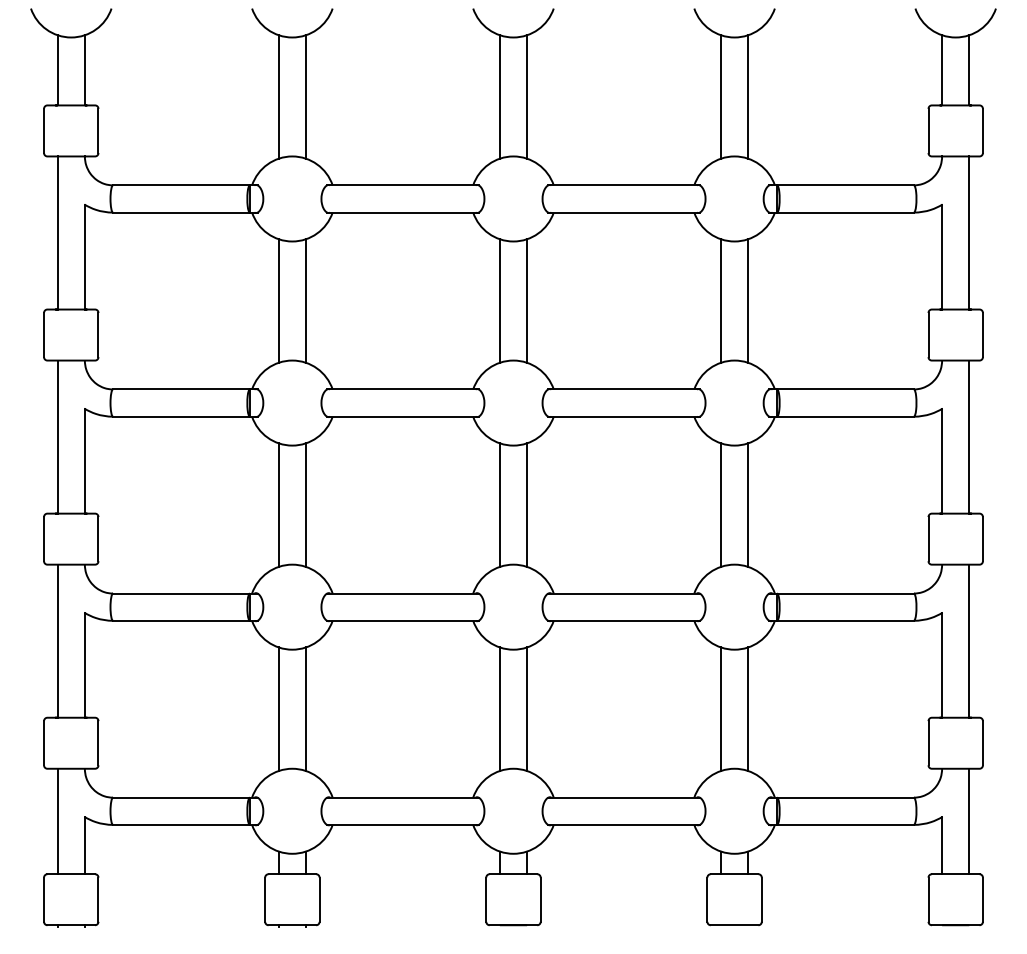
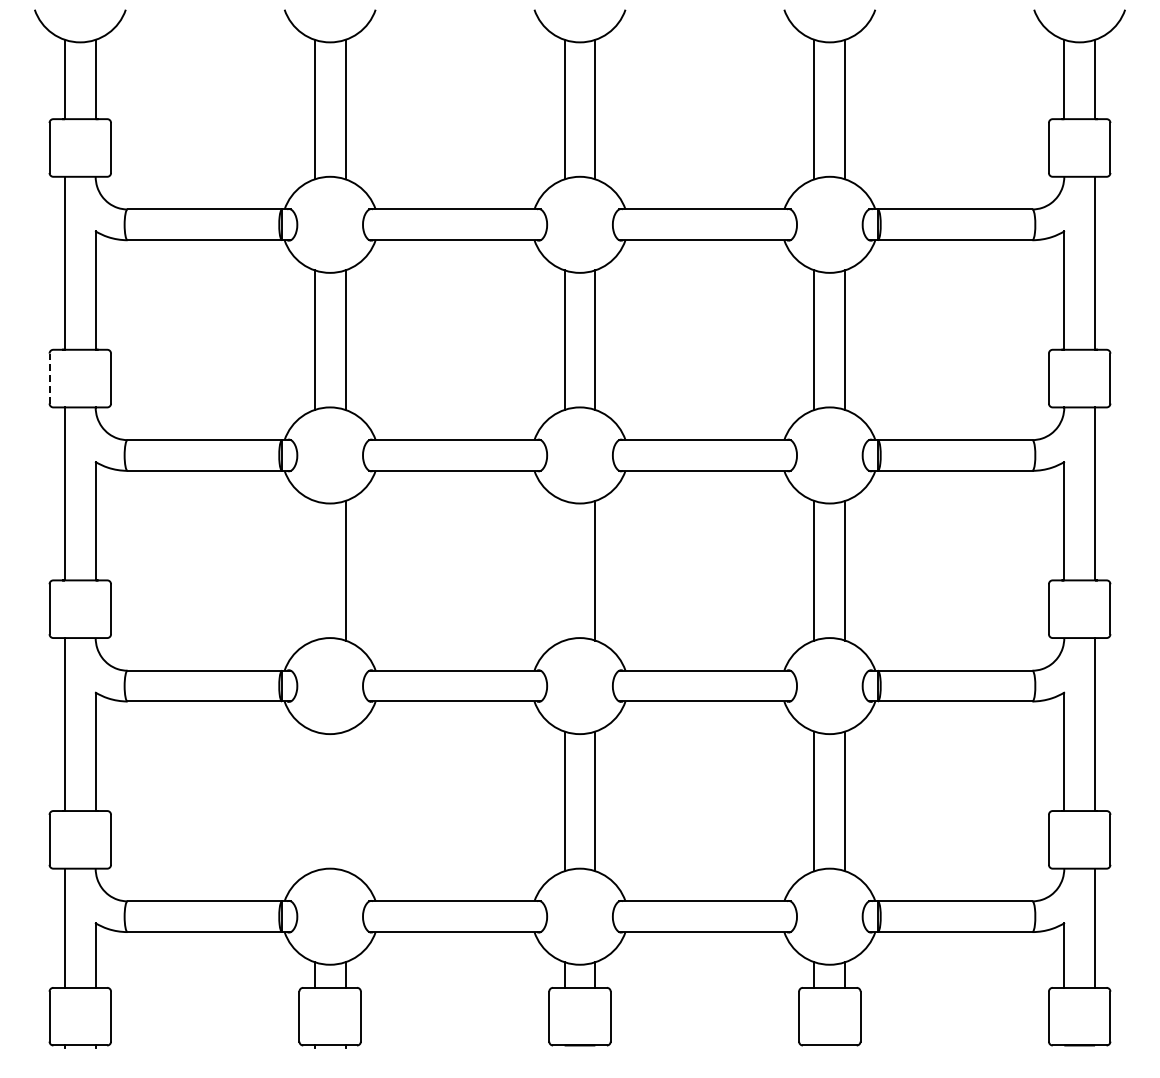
line: (44, 334) -> (49, 378), solid -> dashed
line: (278, 504) -> (314, 570), removed
line: (499, 504) -> (564, 570), removed
line: (278, 709) -> (314, 801), removed
line: (305, 709) -> (345, 801), removed

